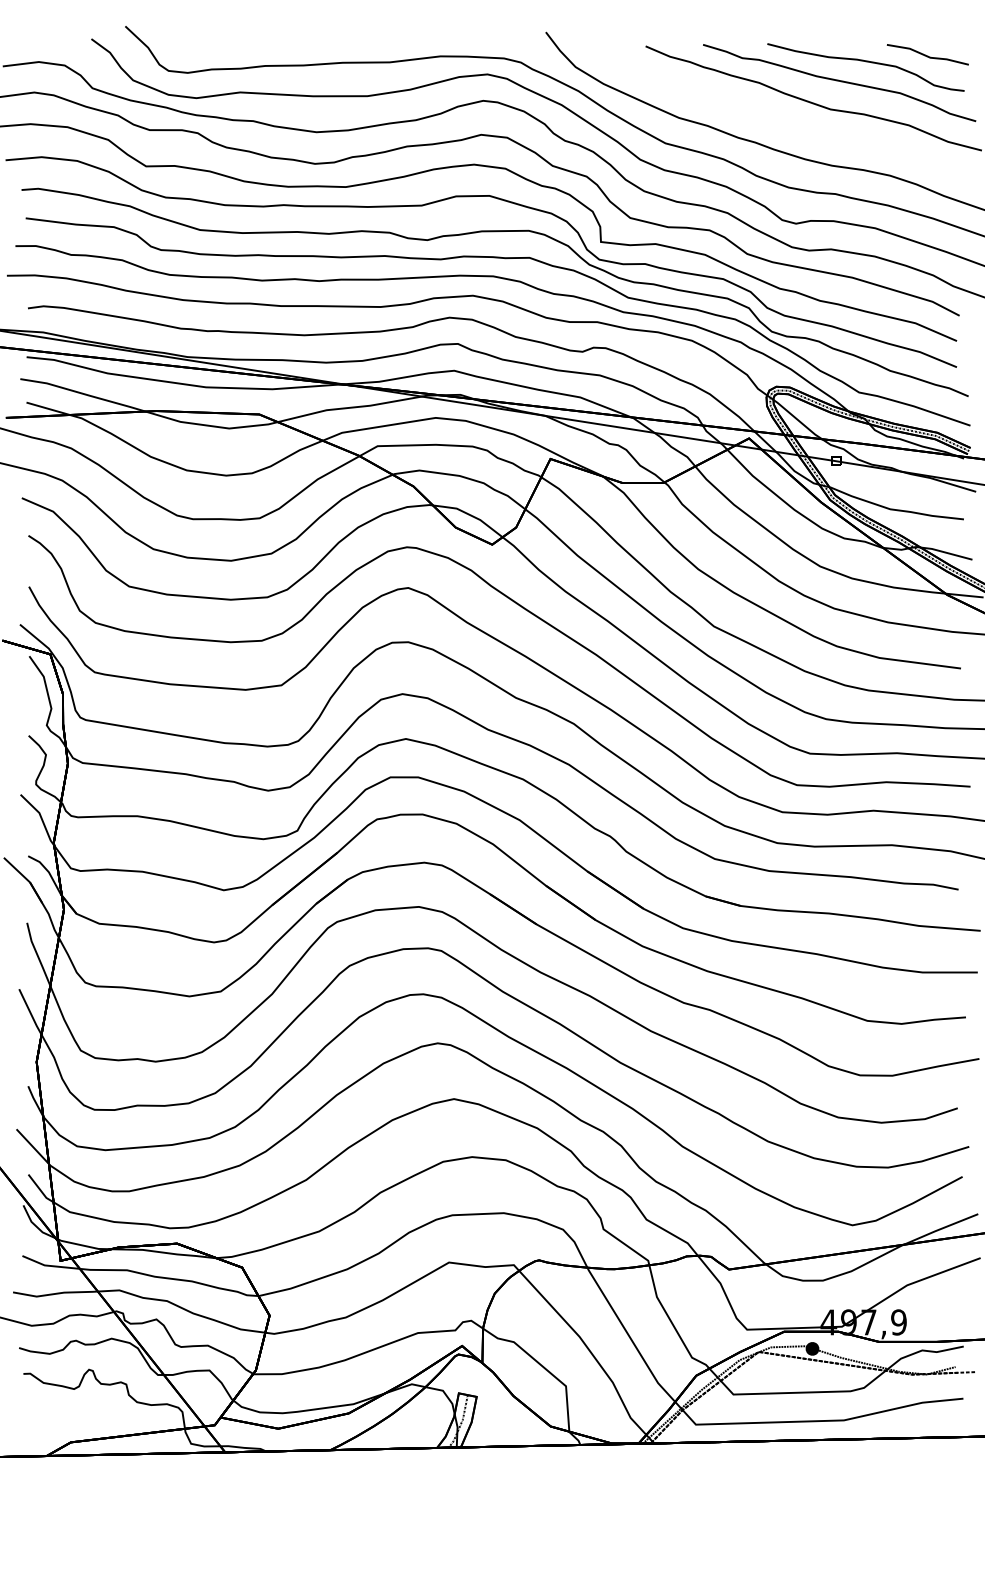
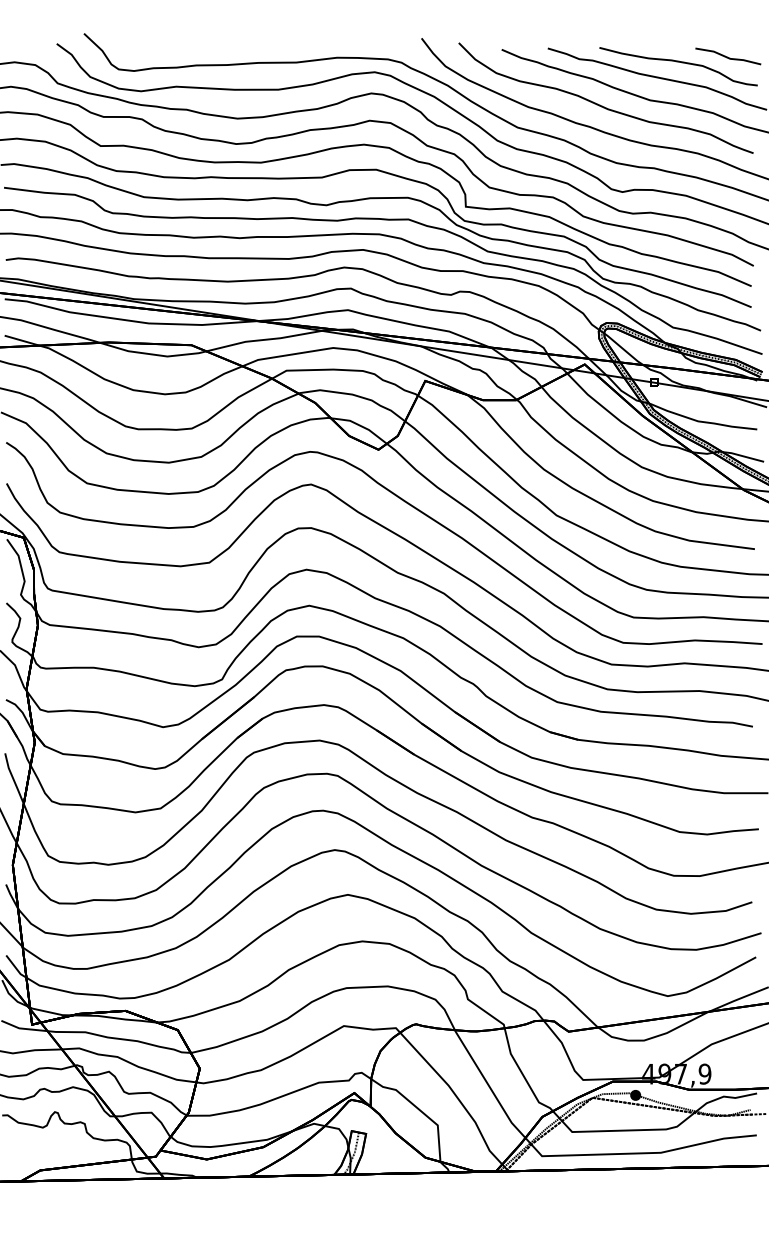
part: (771, 116) -> (602, 106), added

